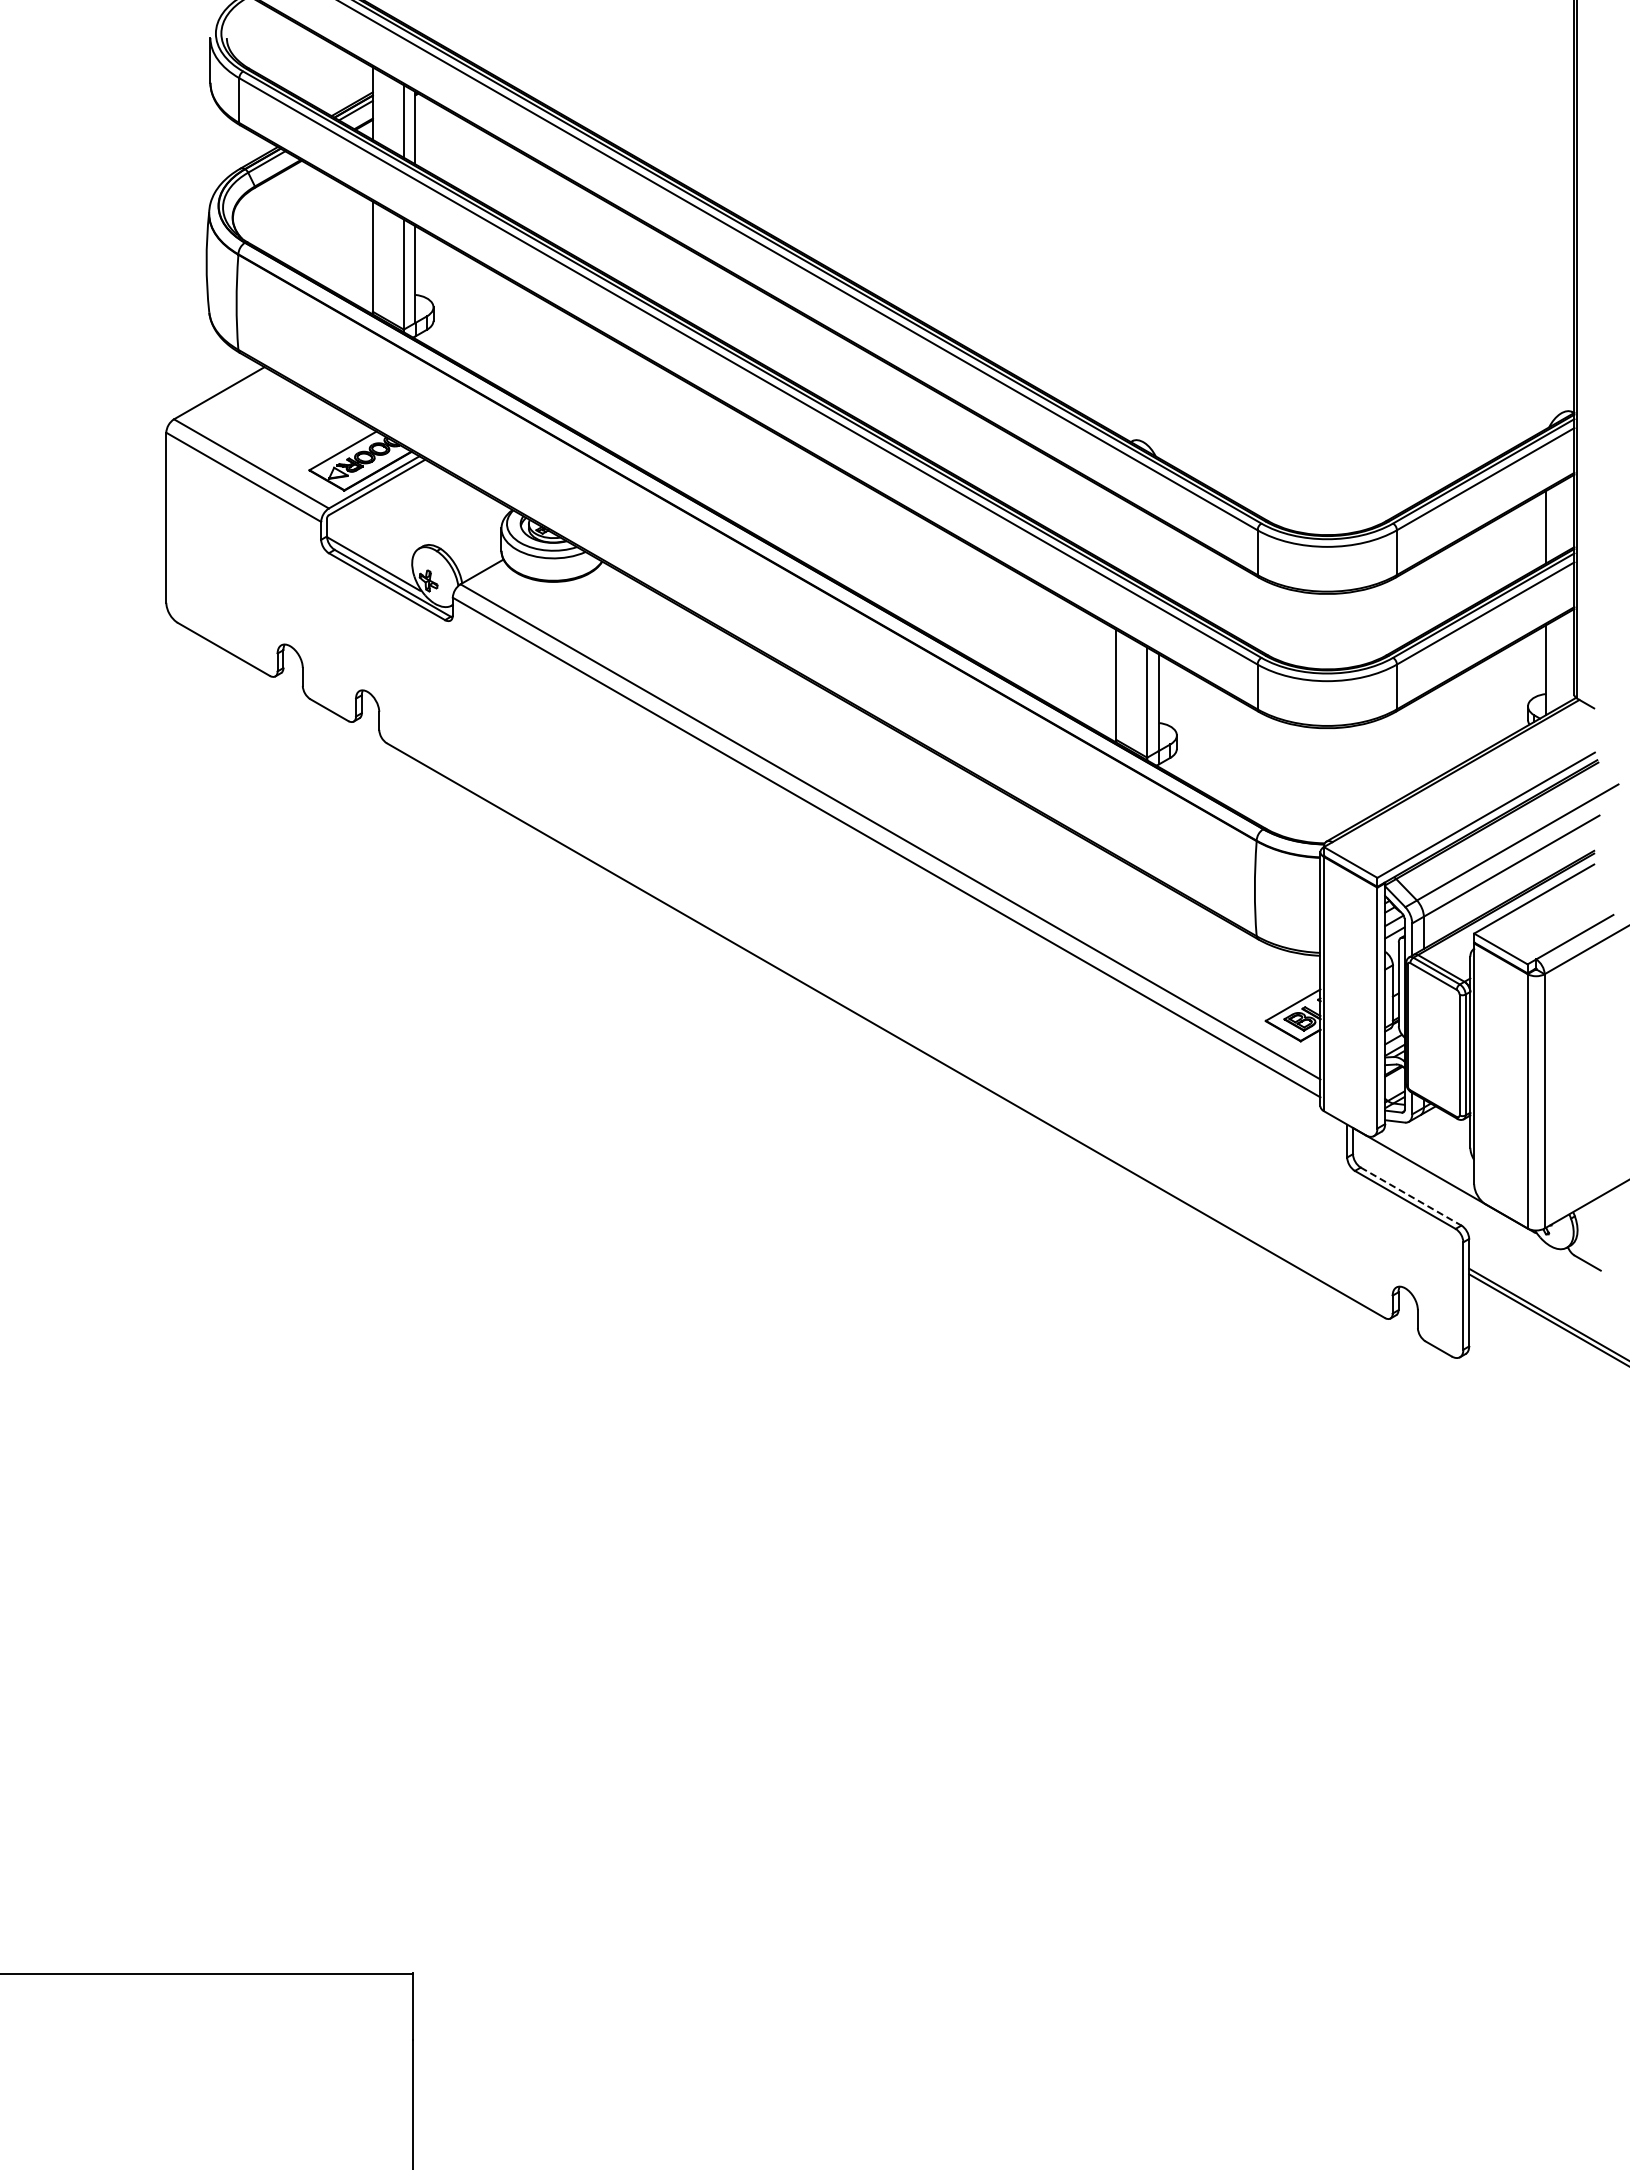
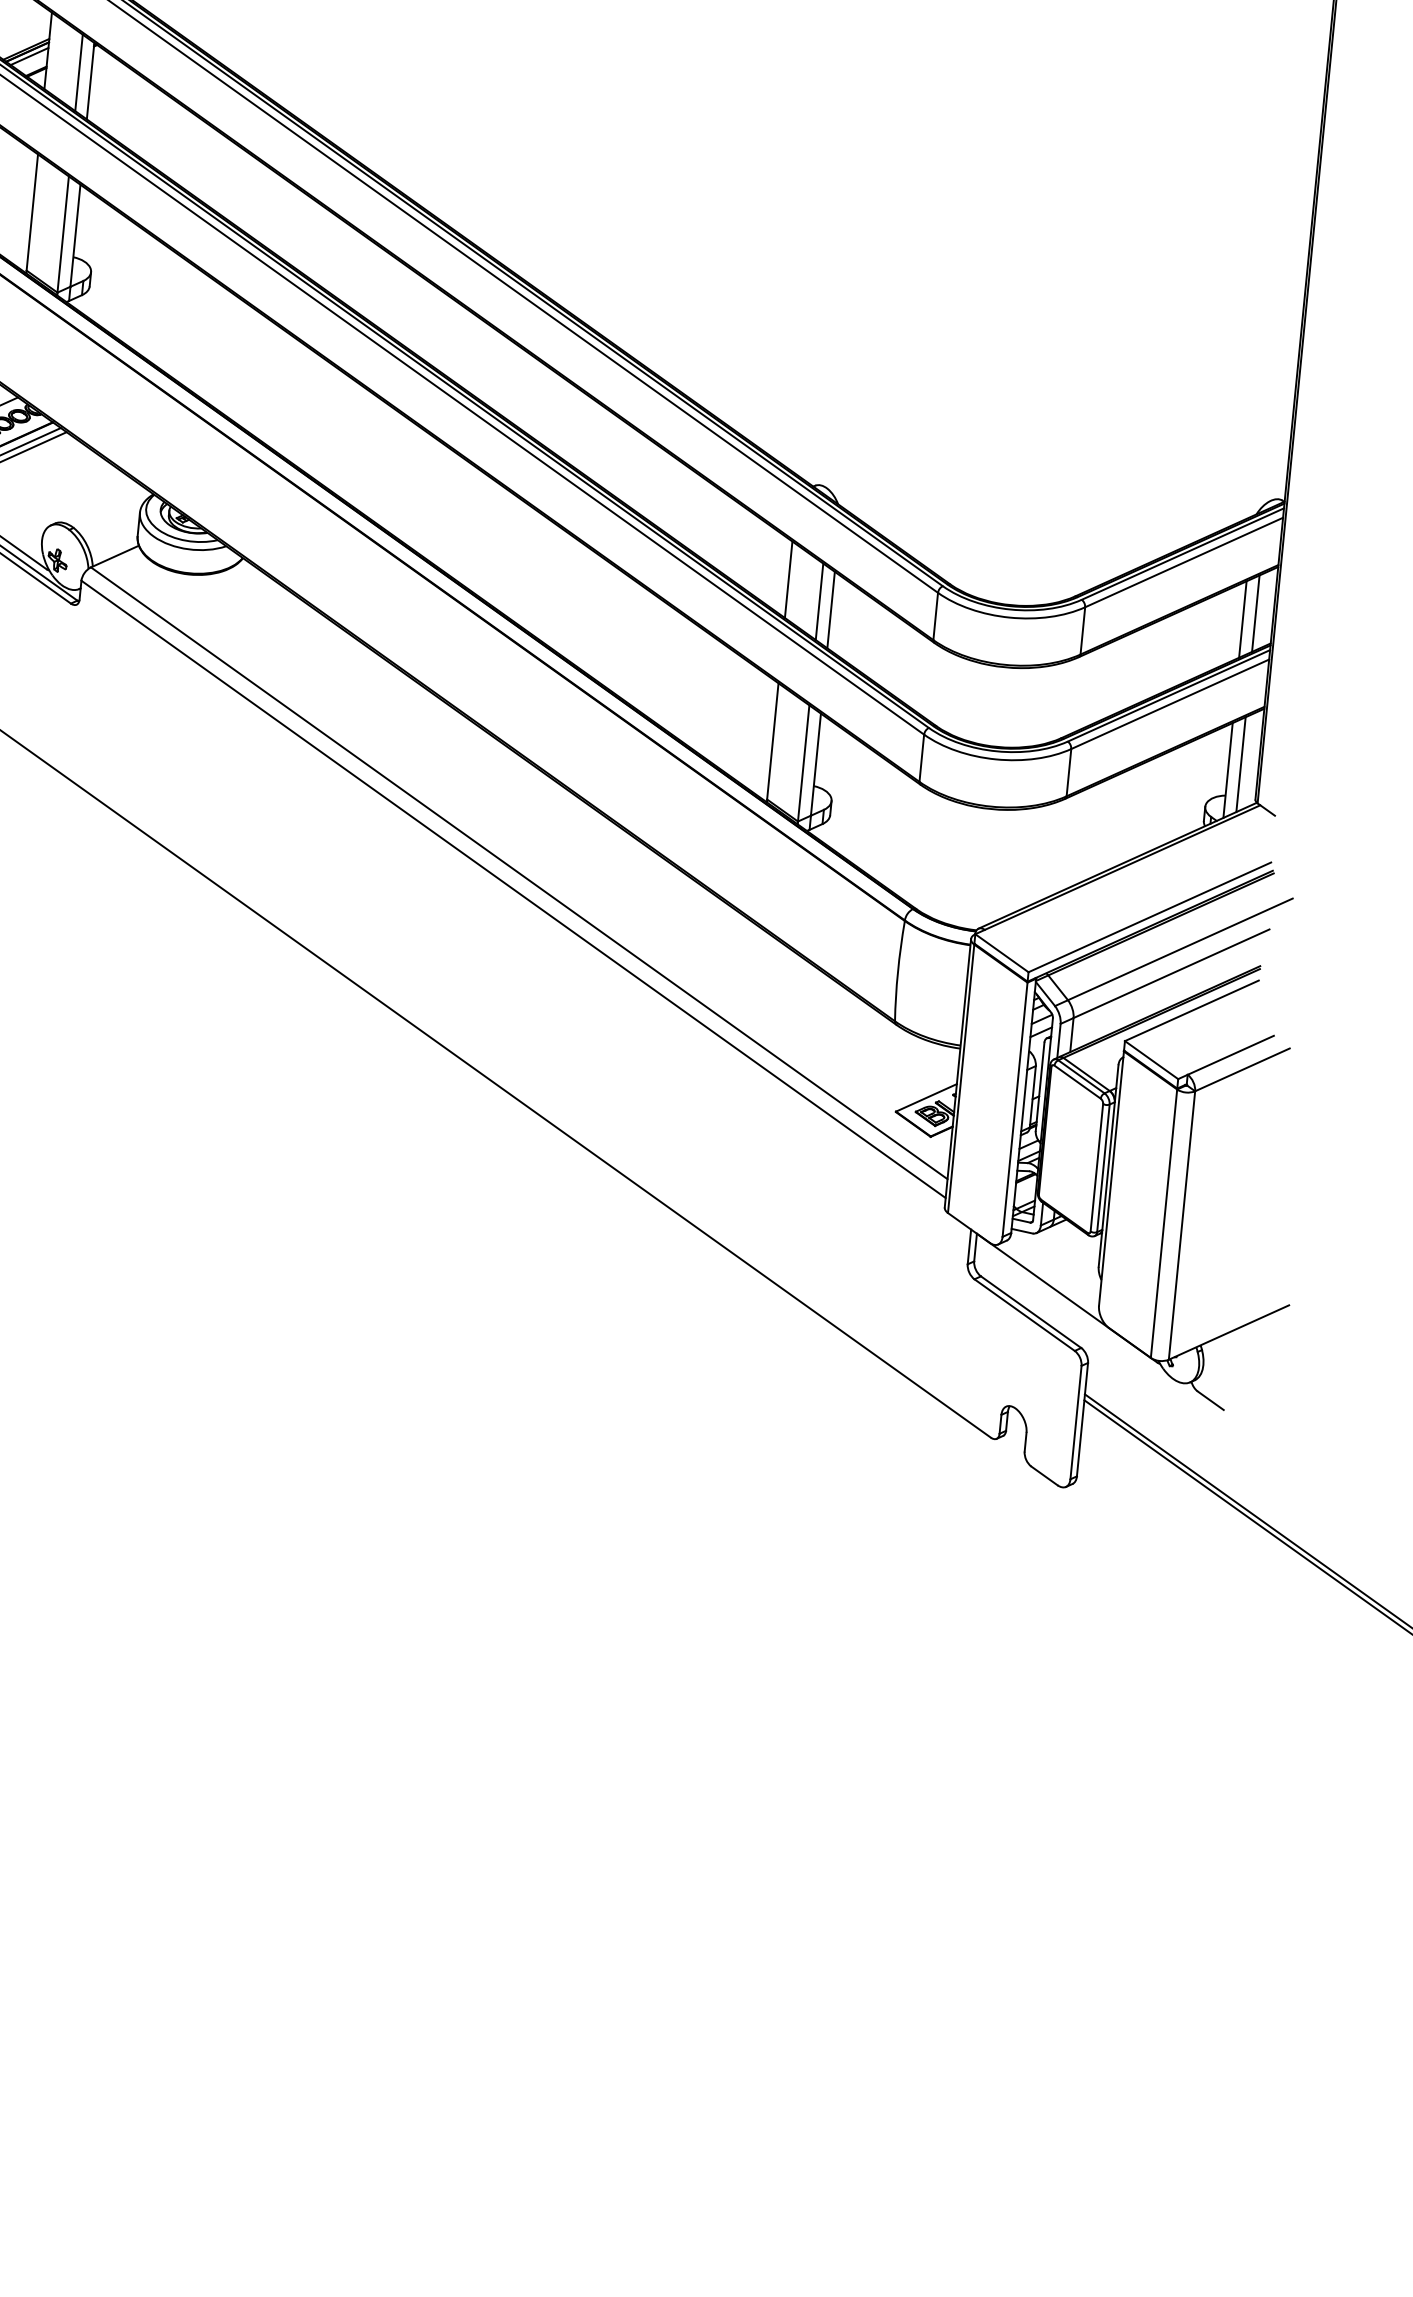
line: (1557, 520) -> (1255, 613), added
line: (1116, 531) -> (788, 579), added
line: (1147, 549) -> (819, 601), added
line: (1158, 556) -> (830, 610), added
line: (1557, 663) -> (1240, 764), added
line: (1411, 1196) -> (1031, 1312), dashed -> solid

